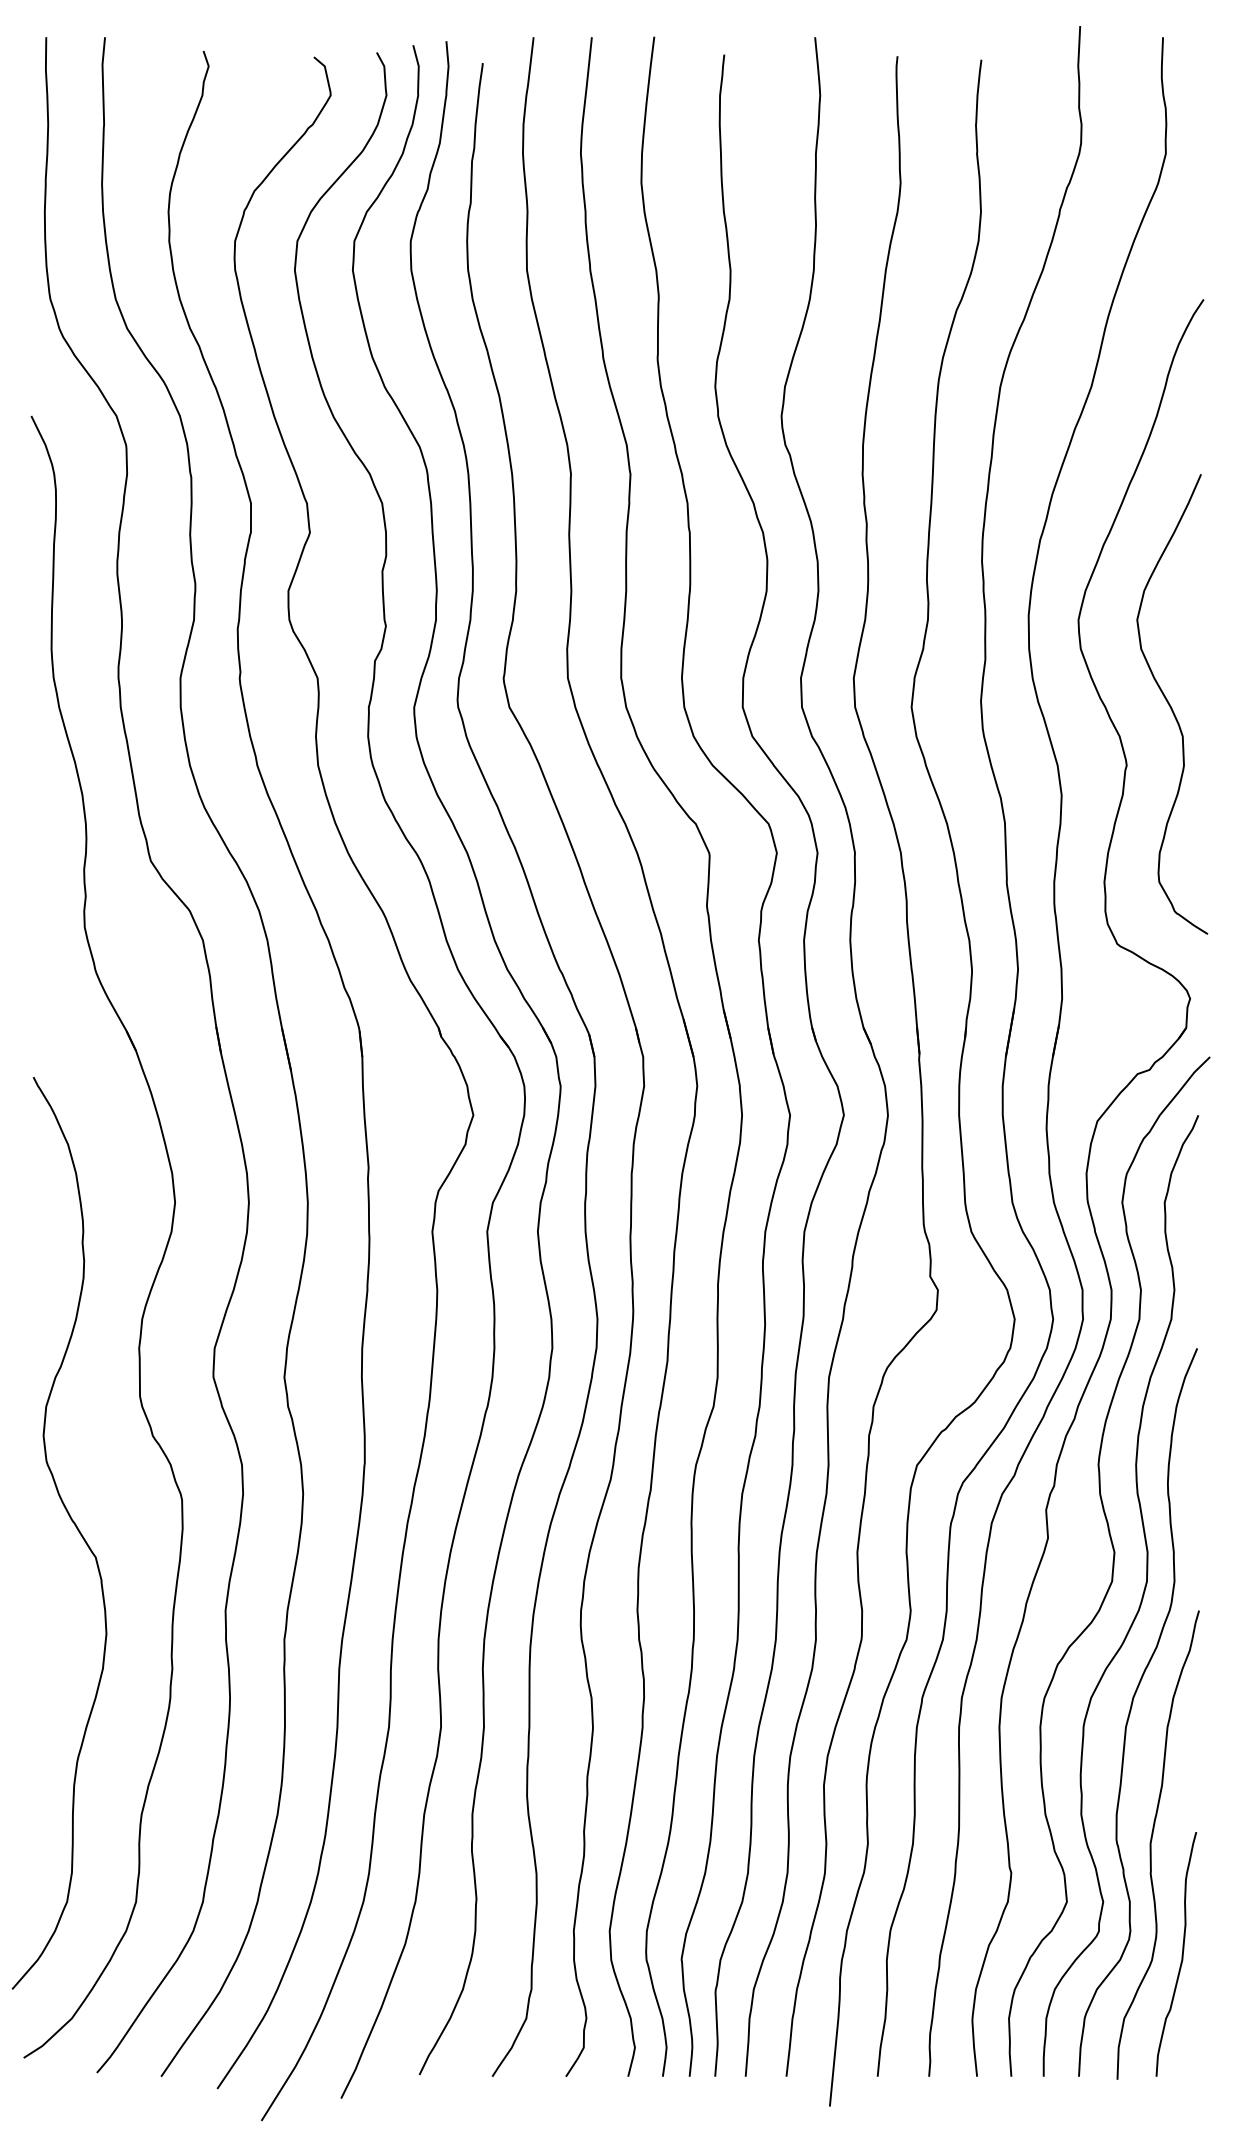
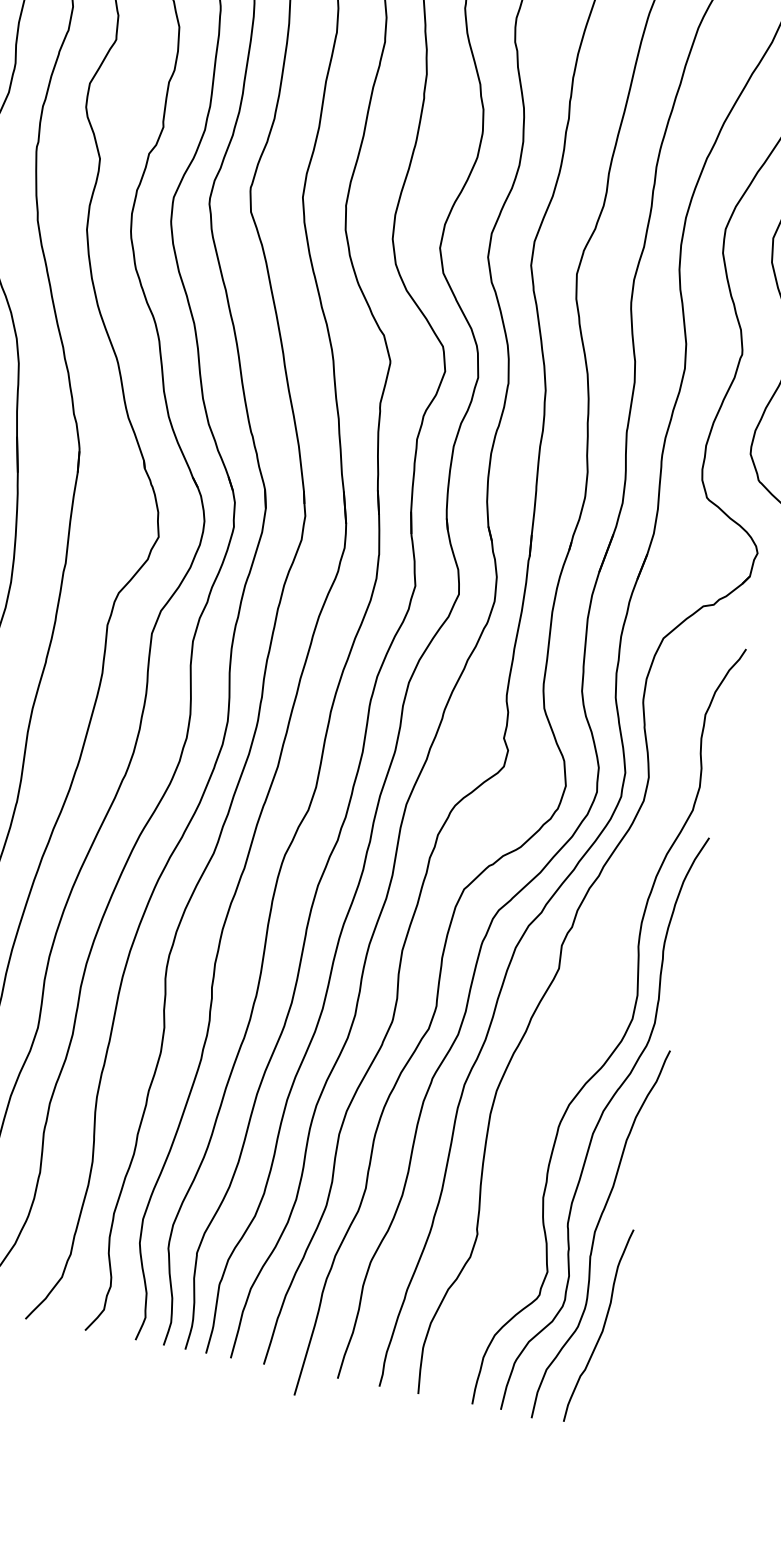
curve: (1112, 1566) -> (606, 1001), removed

